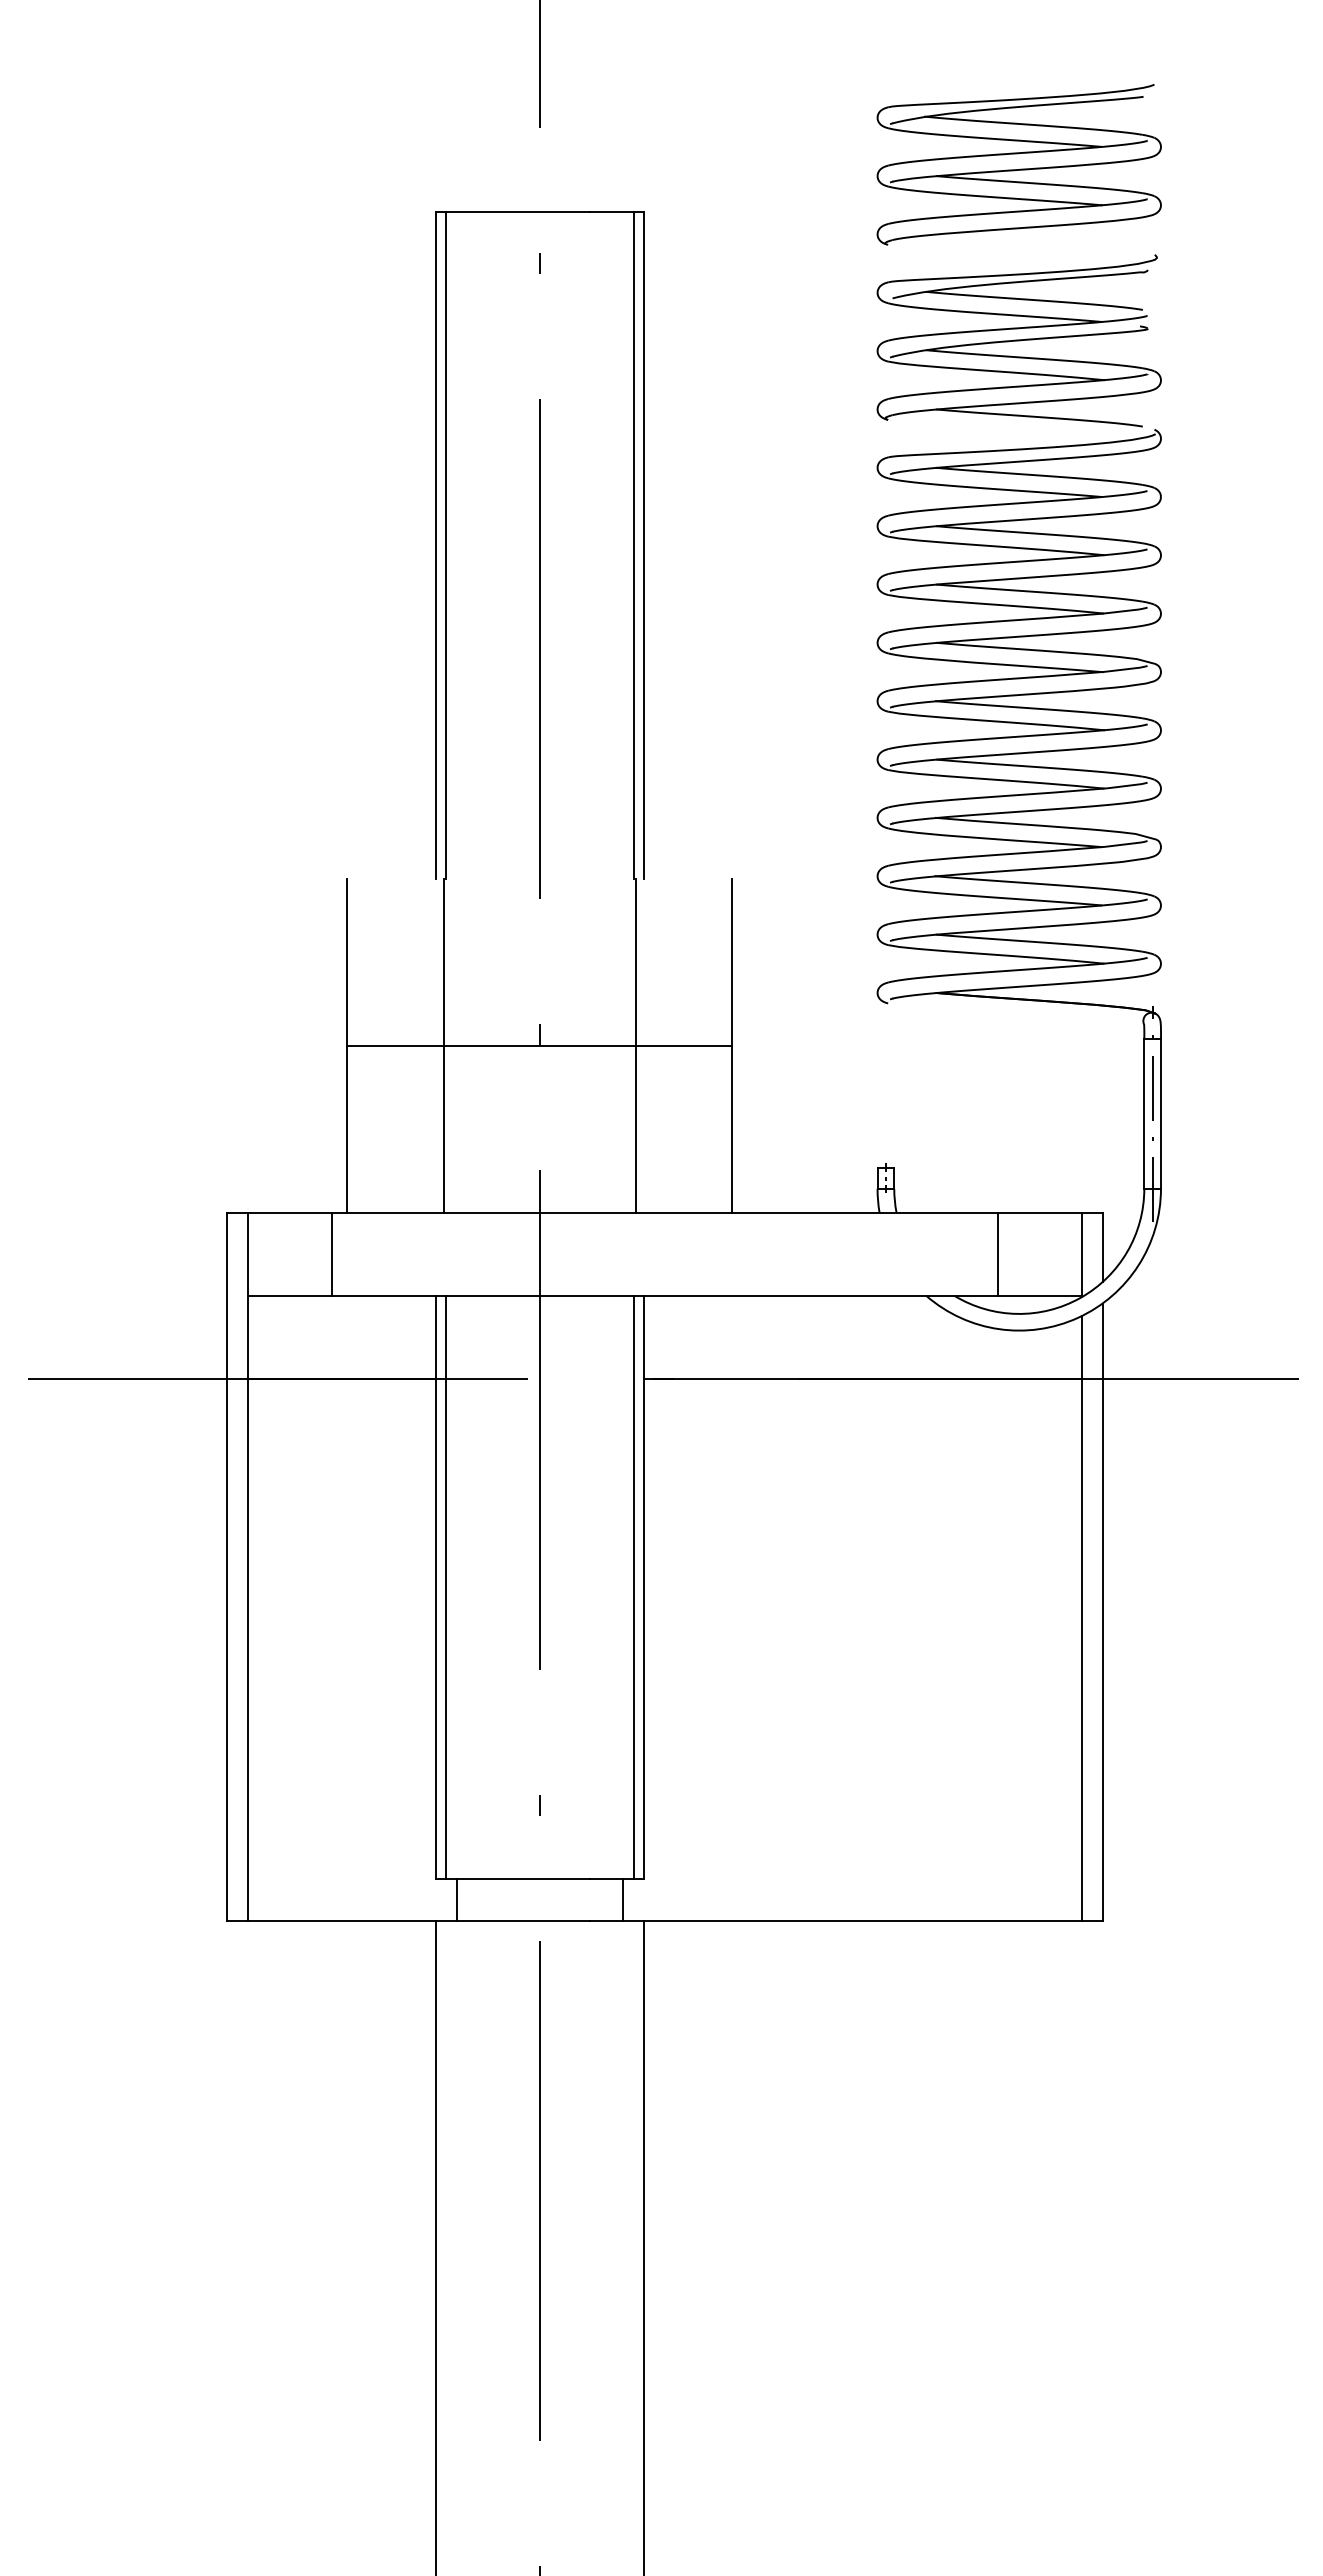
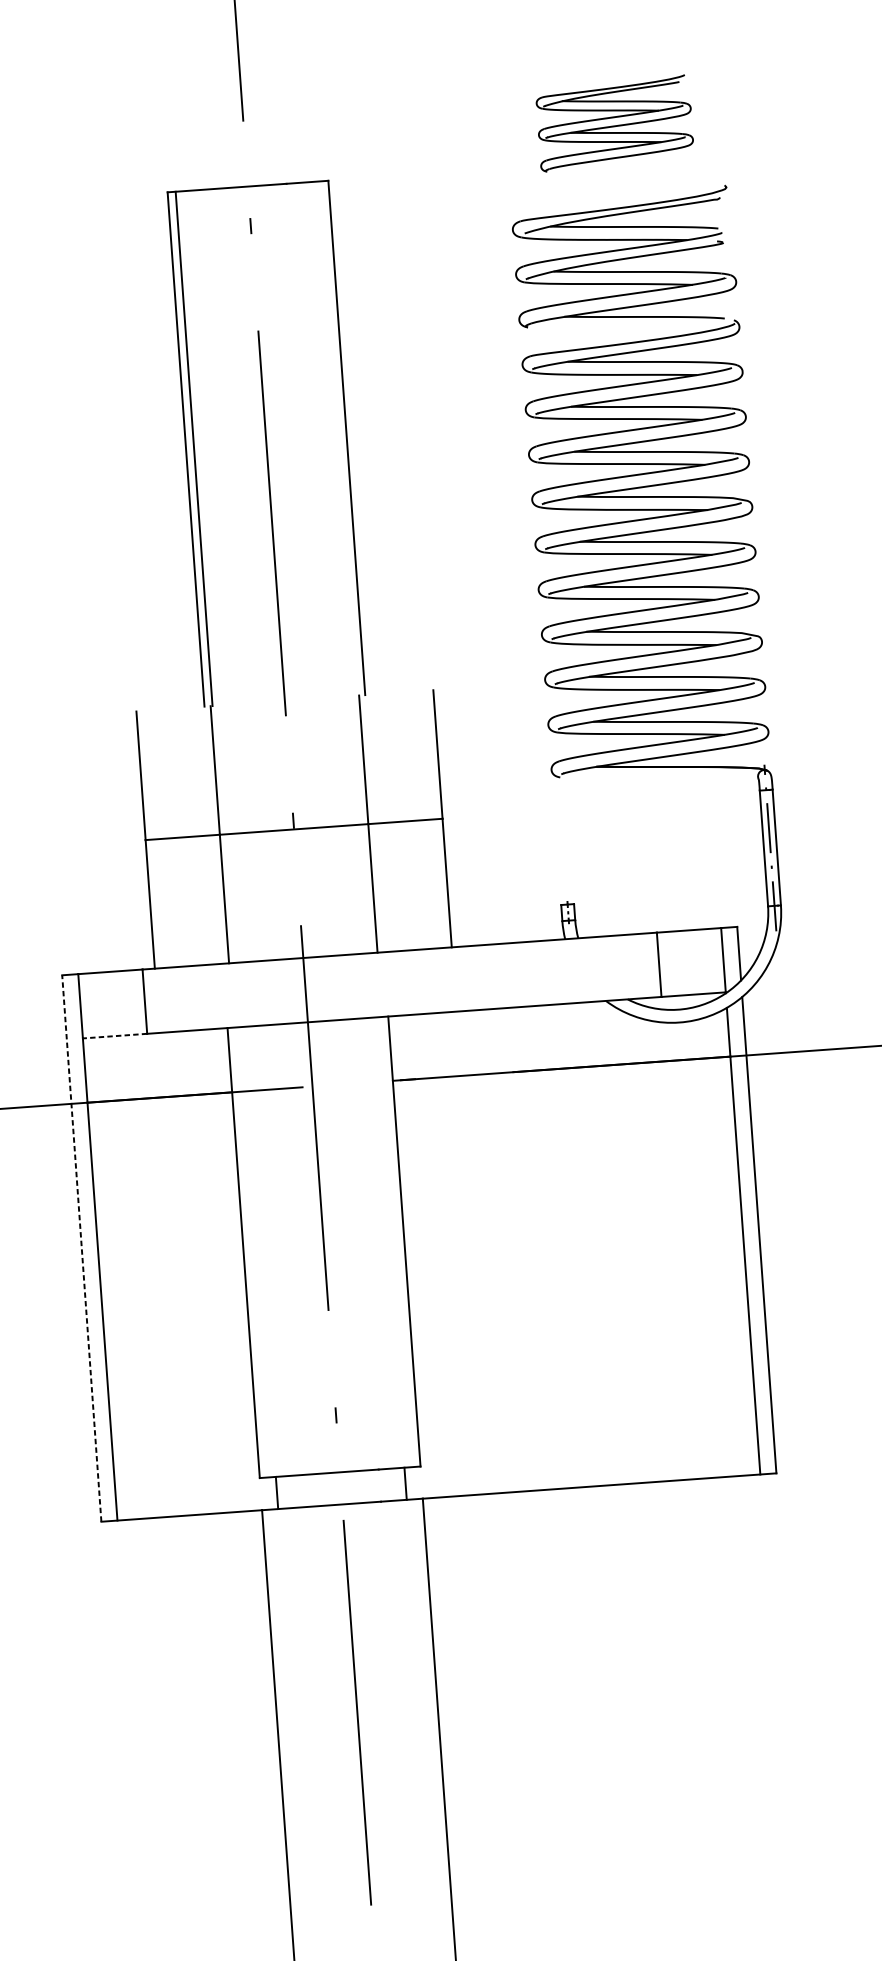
part: (1018, 164) -> (614, 123), size x0.7
line: (633, 545) -> (338, 438), removed
line: (289, 1295) -> (114, 1035), solid -> dashed
line: (227, 1566) -> (81, 1248), solid -> dashed
line: (446, 1587) -> (251, 1252), removed
line: (633, 1587) -> (396, 1241), removed

